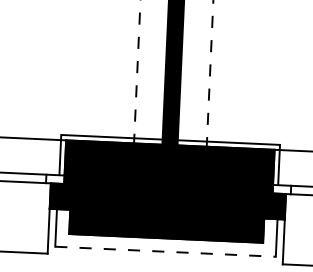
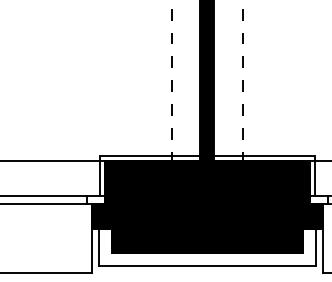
line: (165, 252) -> (207, 266), dashed -> solid

